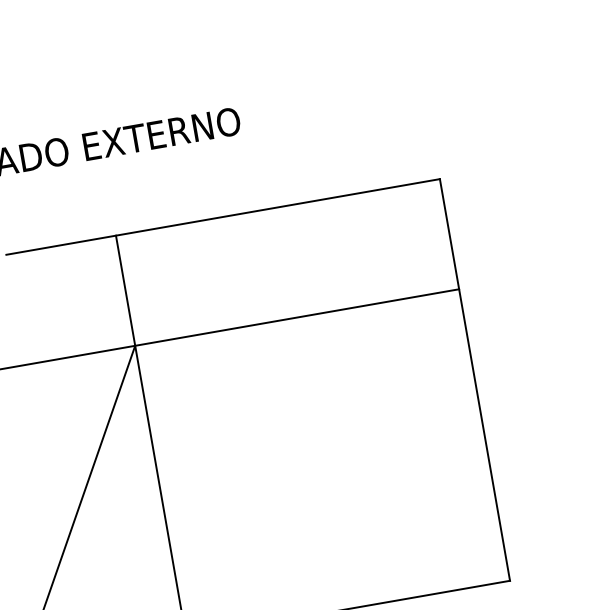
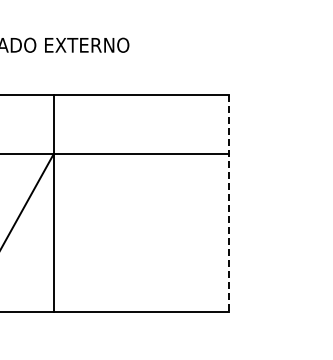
line: (475, 380) -> (229, 203), solid -> dashed

